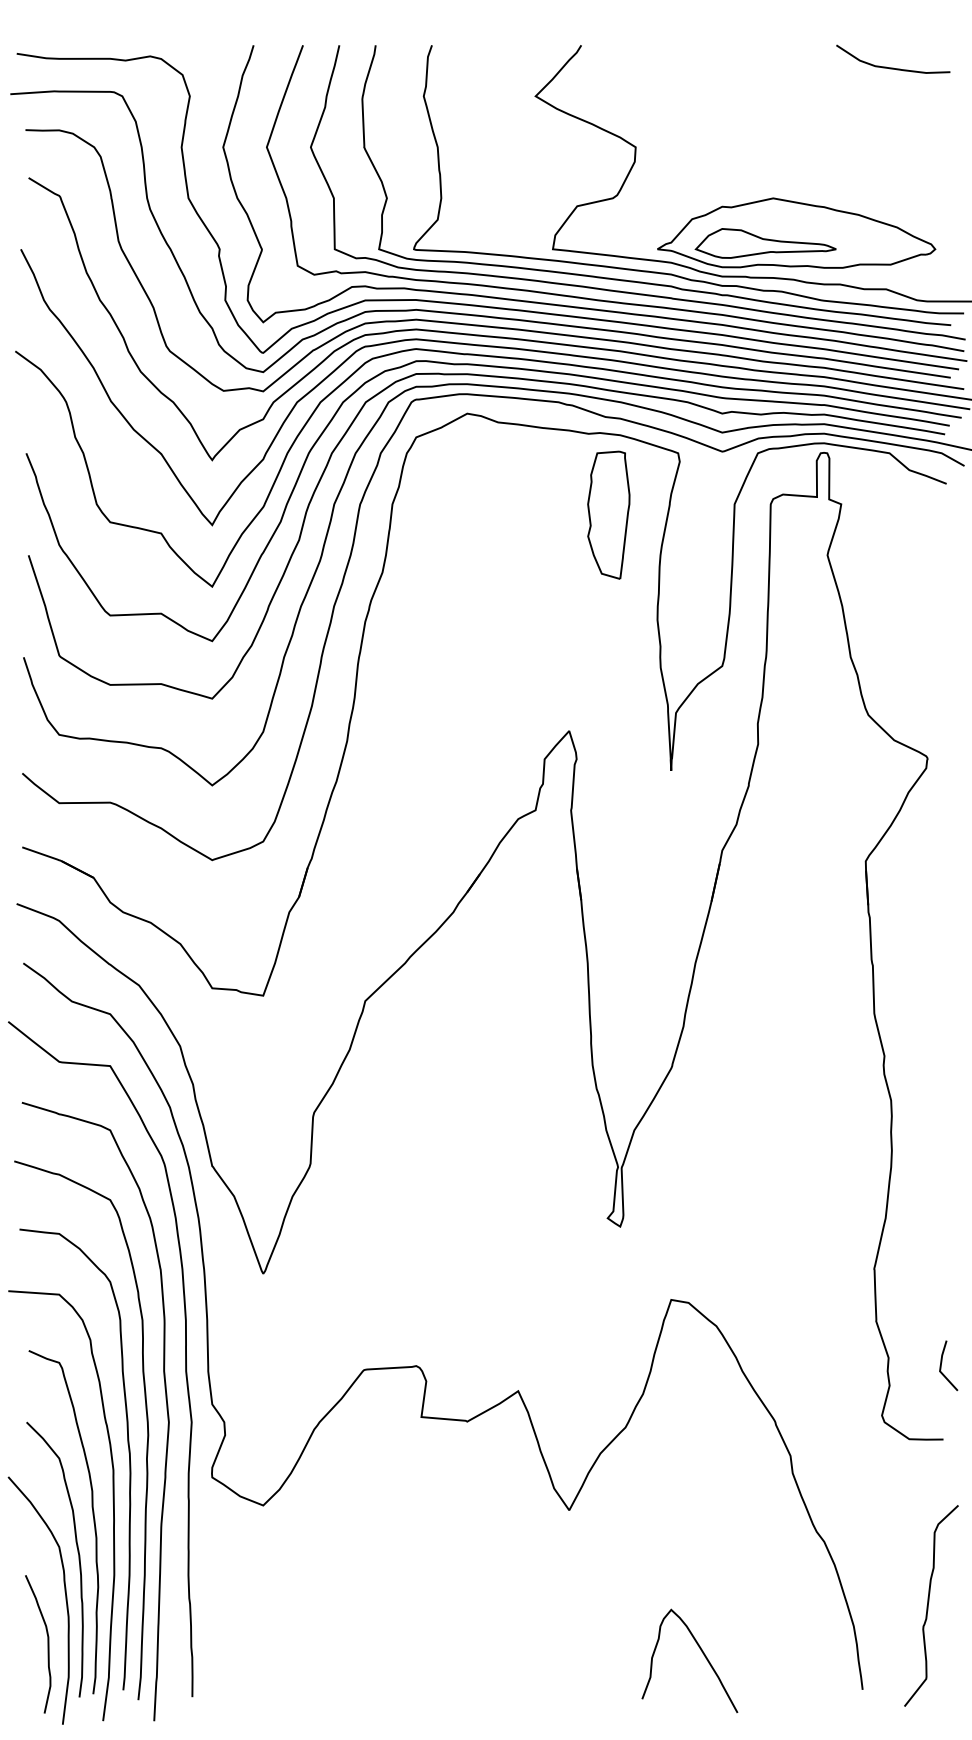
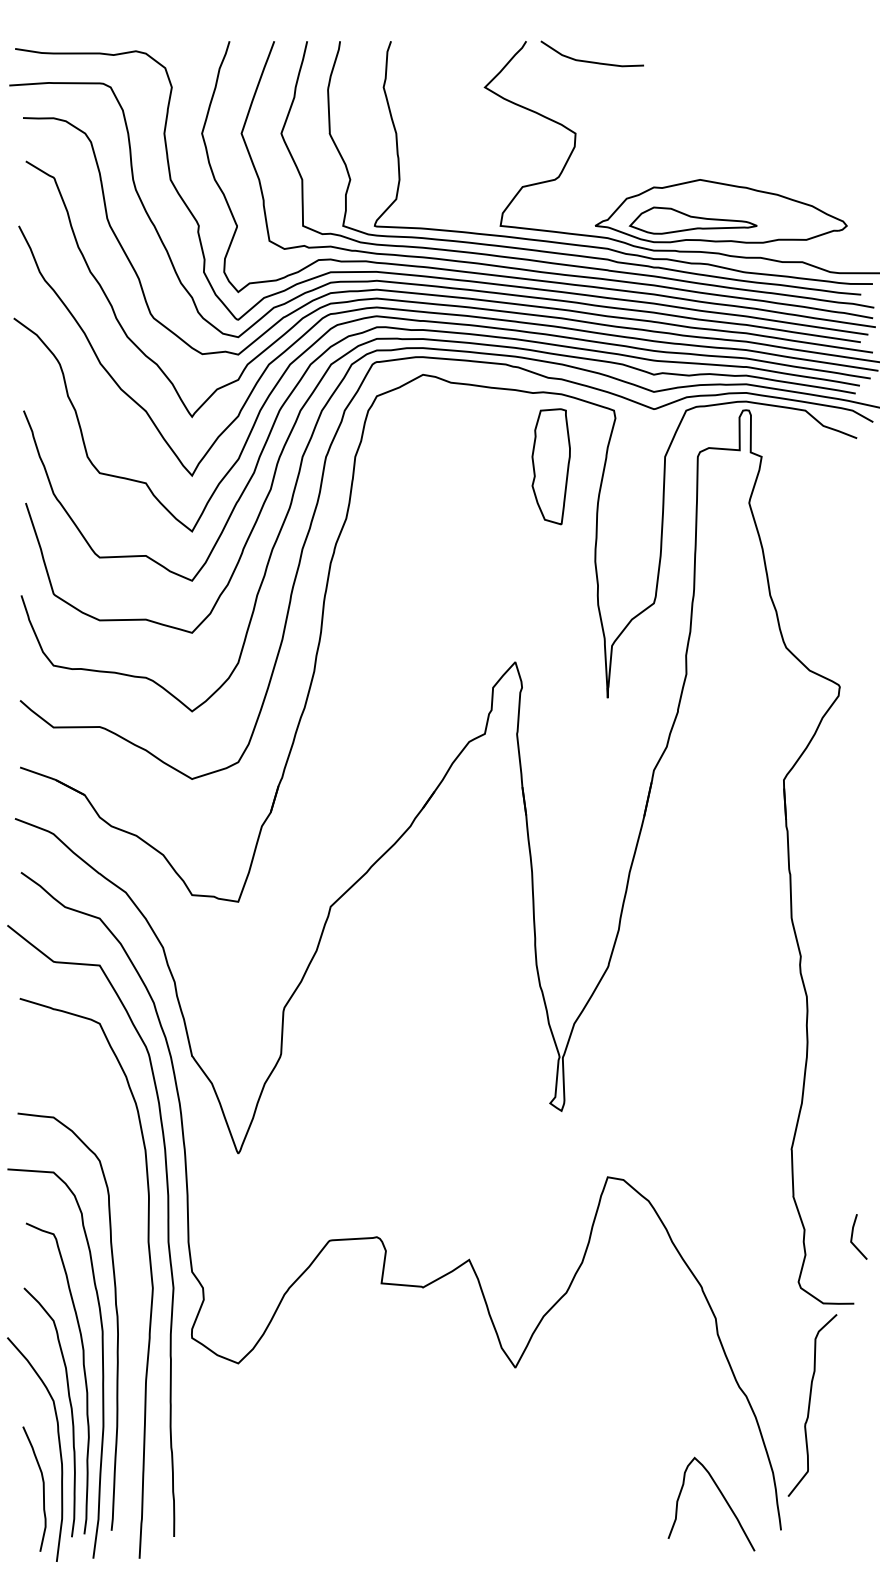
curve: (893, 67) -> (592, 61), moved
curve: (146, 1422) -> (132, 1288), removed
curve: (928, 1605) -> (809, 1405), moved
curve: (702, 1653) -> (722, 1497), moved

